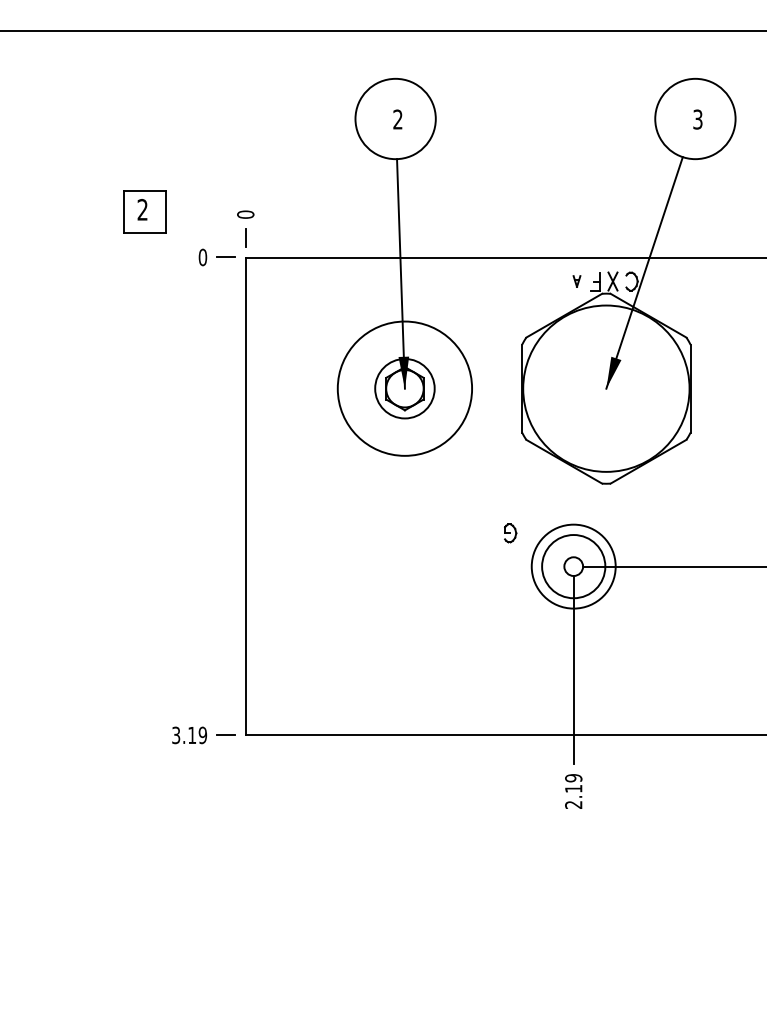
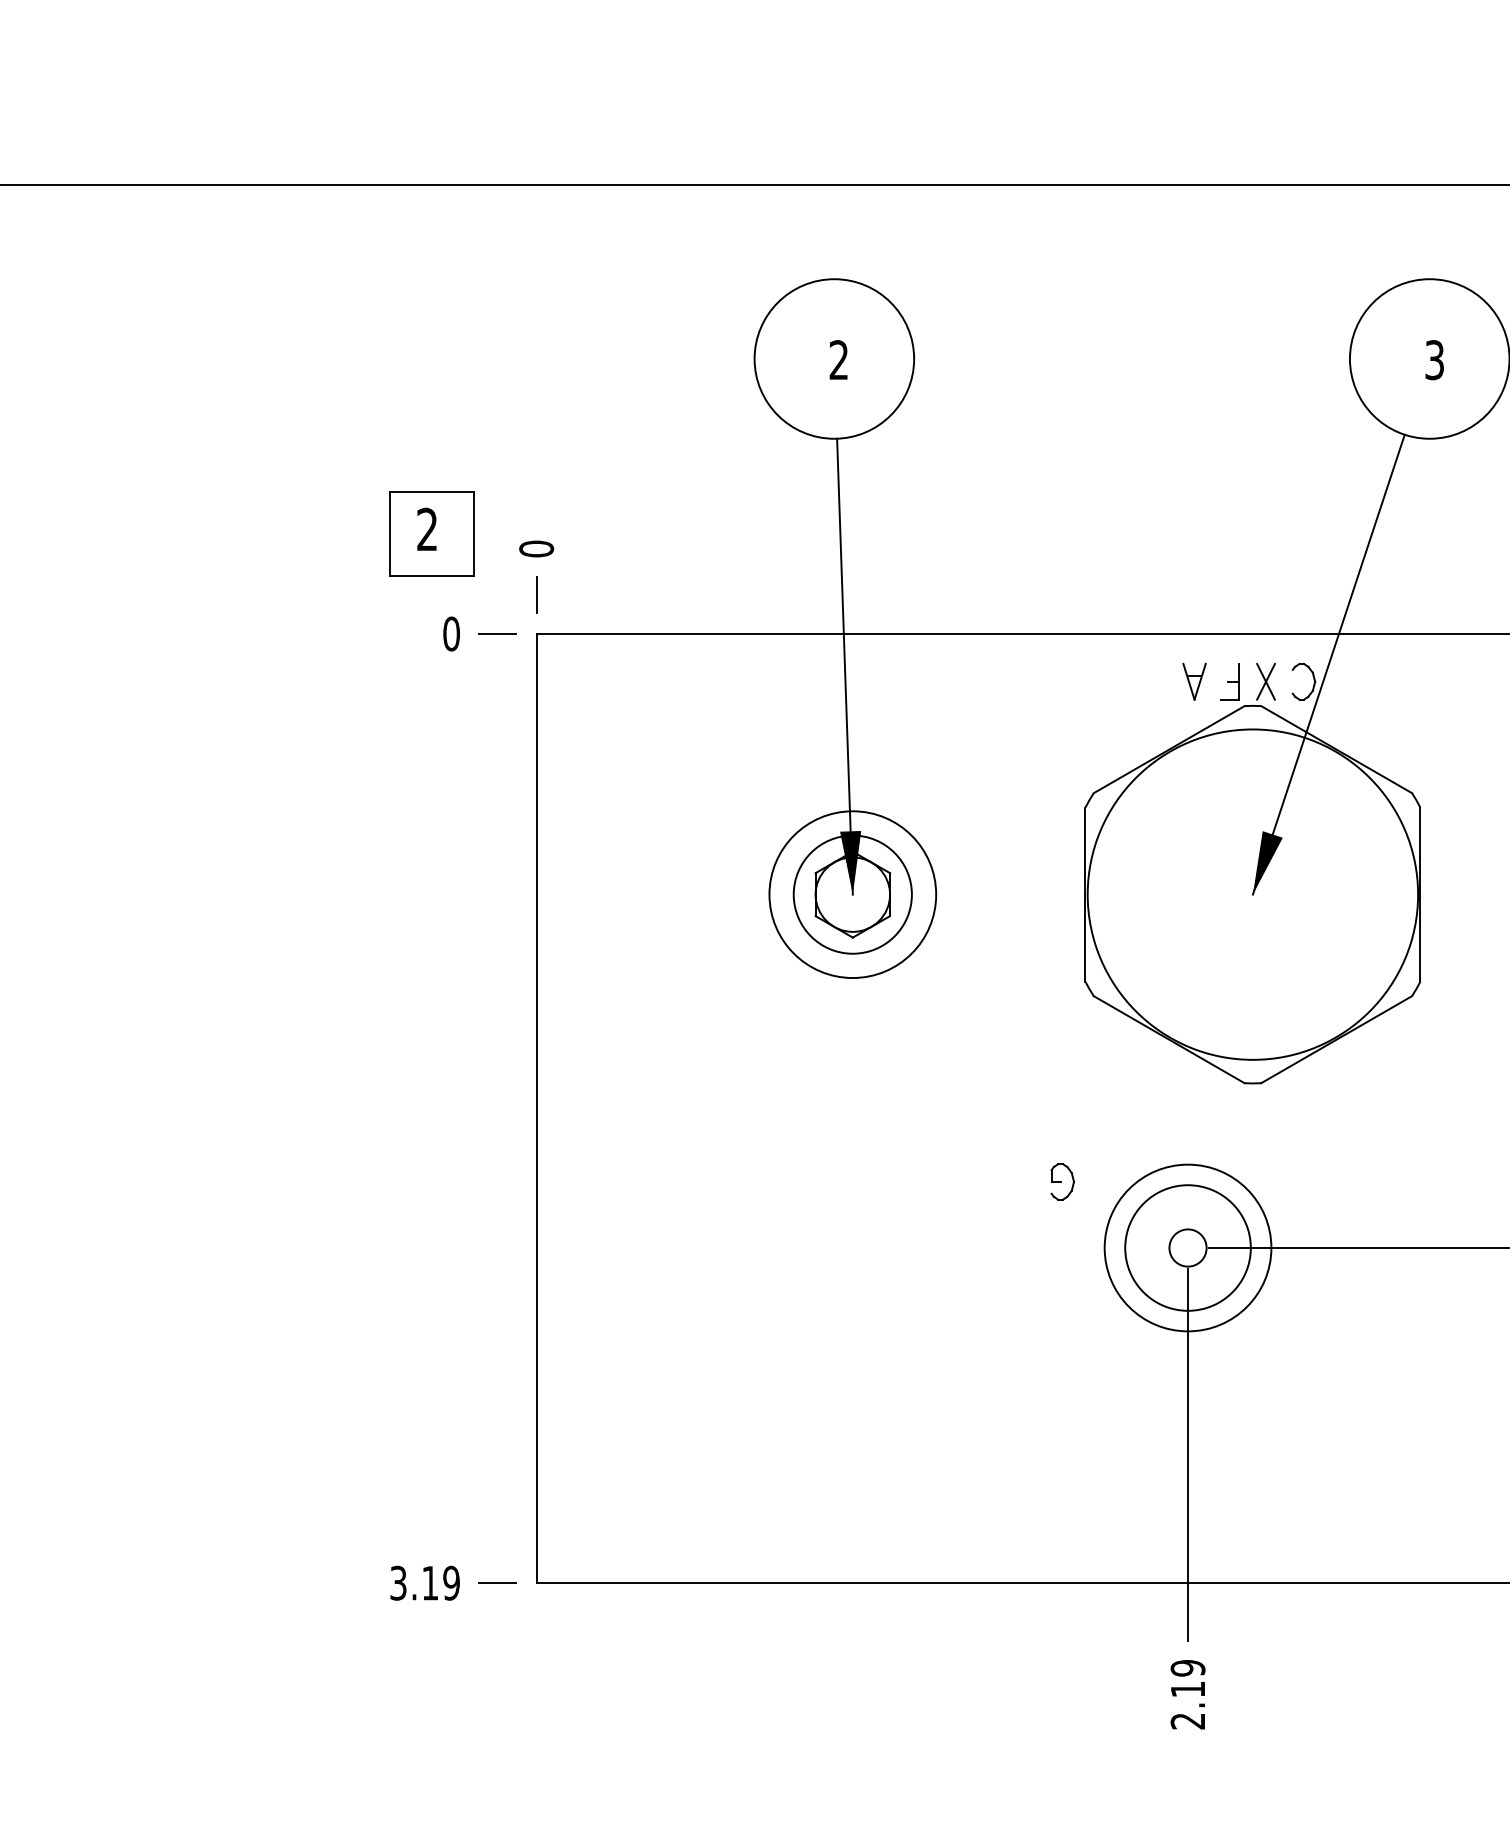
part: (144, 211) -> (430, 532), moved
part: (576, 281) -> (1193, 681), size x1.67
circle: (404, 388) -> (851, 894), size x0.62

